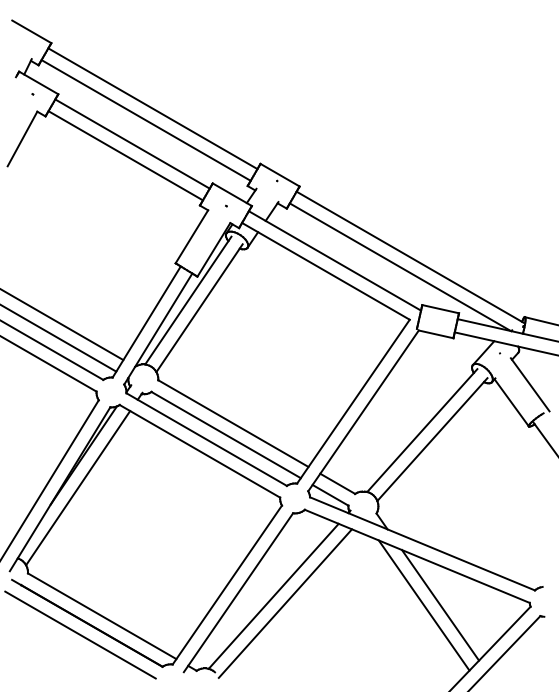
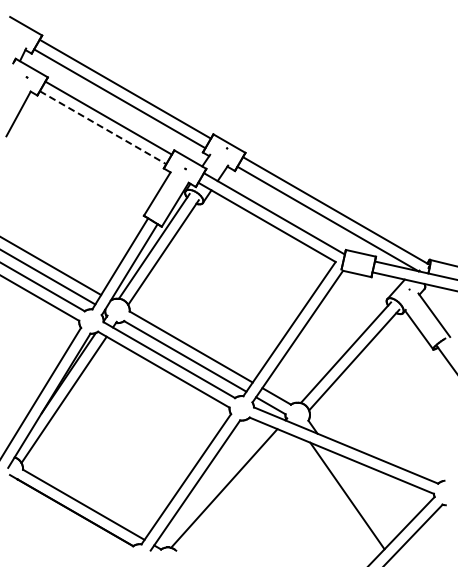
line: (126, 155) -> (103, 127), solid -> dashed
line: (284, 603) -> (233, 494), removed
line: (440, 604) -> (360, 495), removed
line: (79, 634) -> (65, 519), removed

